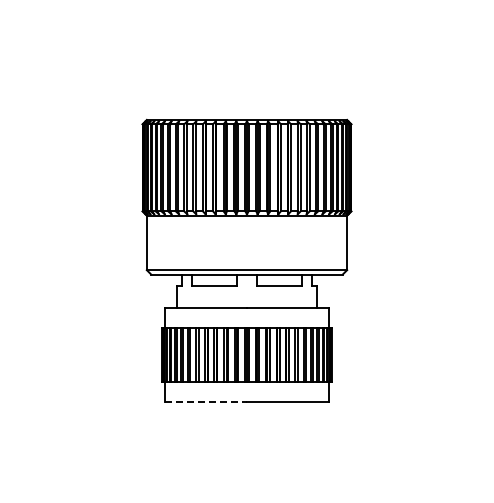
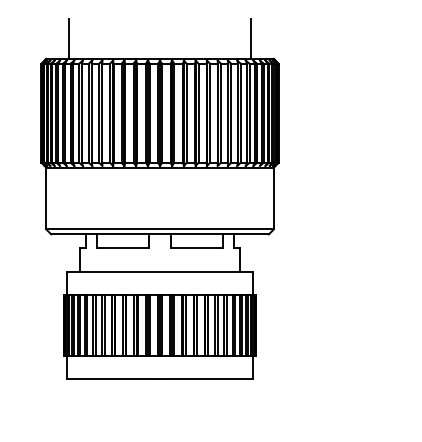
line: (167, 102) -> (69, 39), added
line: (326, 102) -> (250, 39), added
line: (206, 402) -> (114, 379), dashed -> solid

